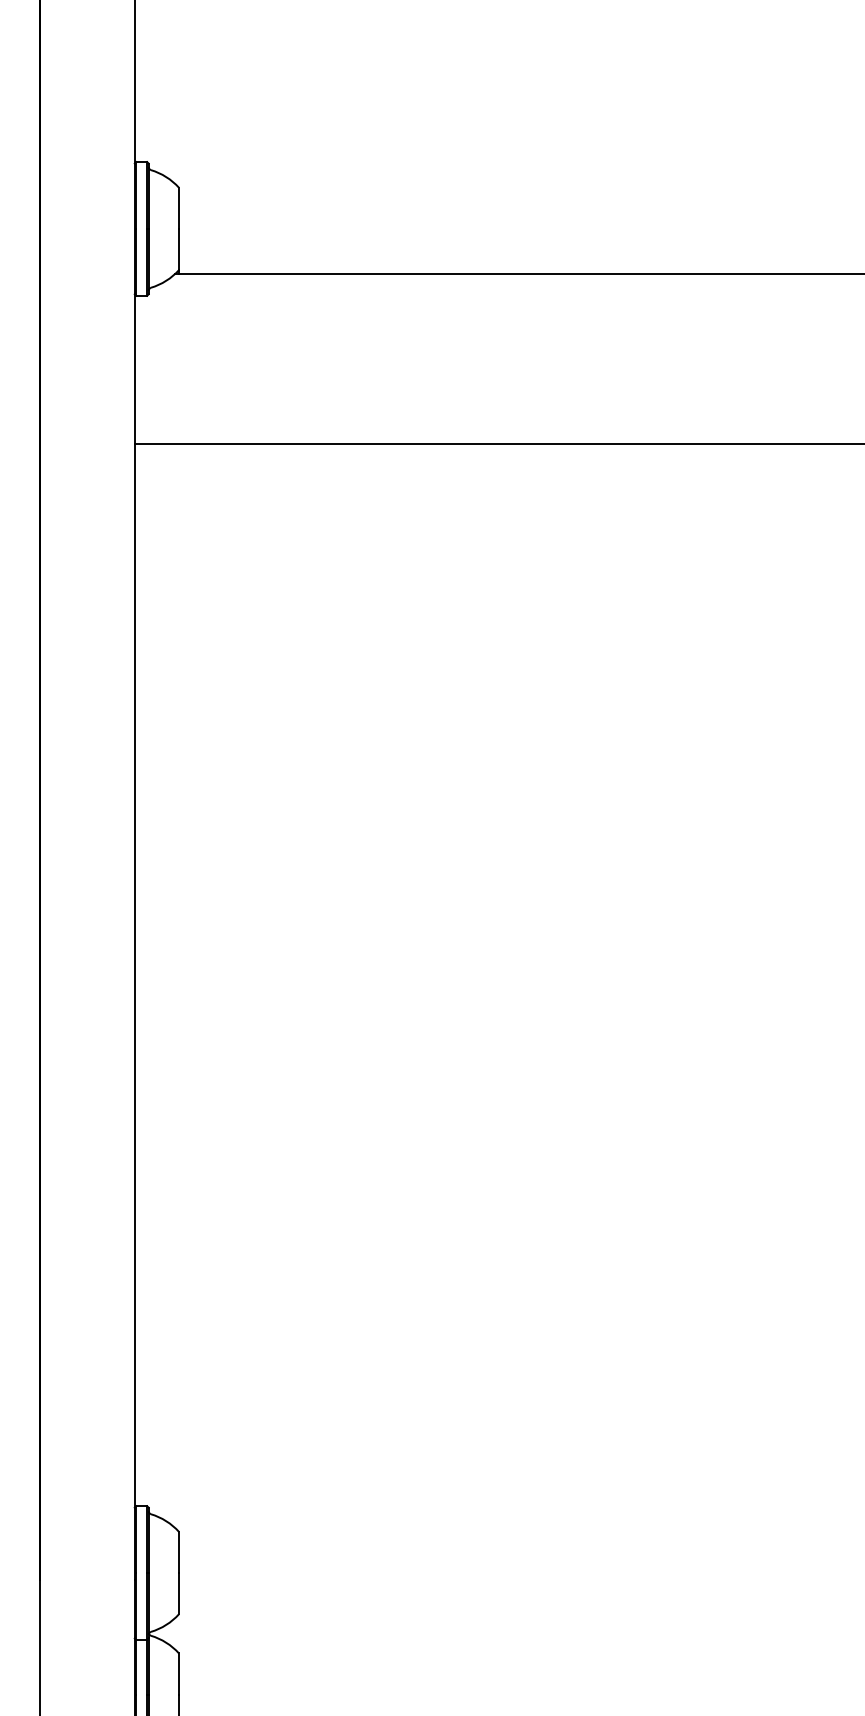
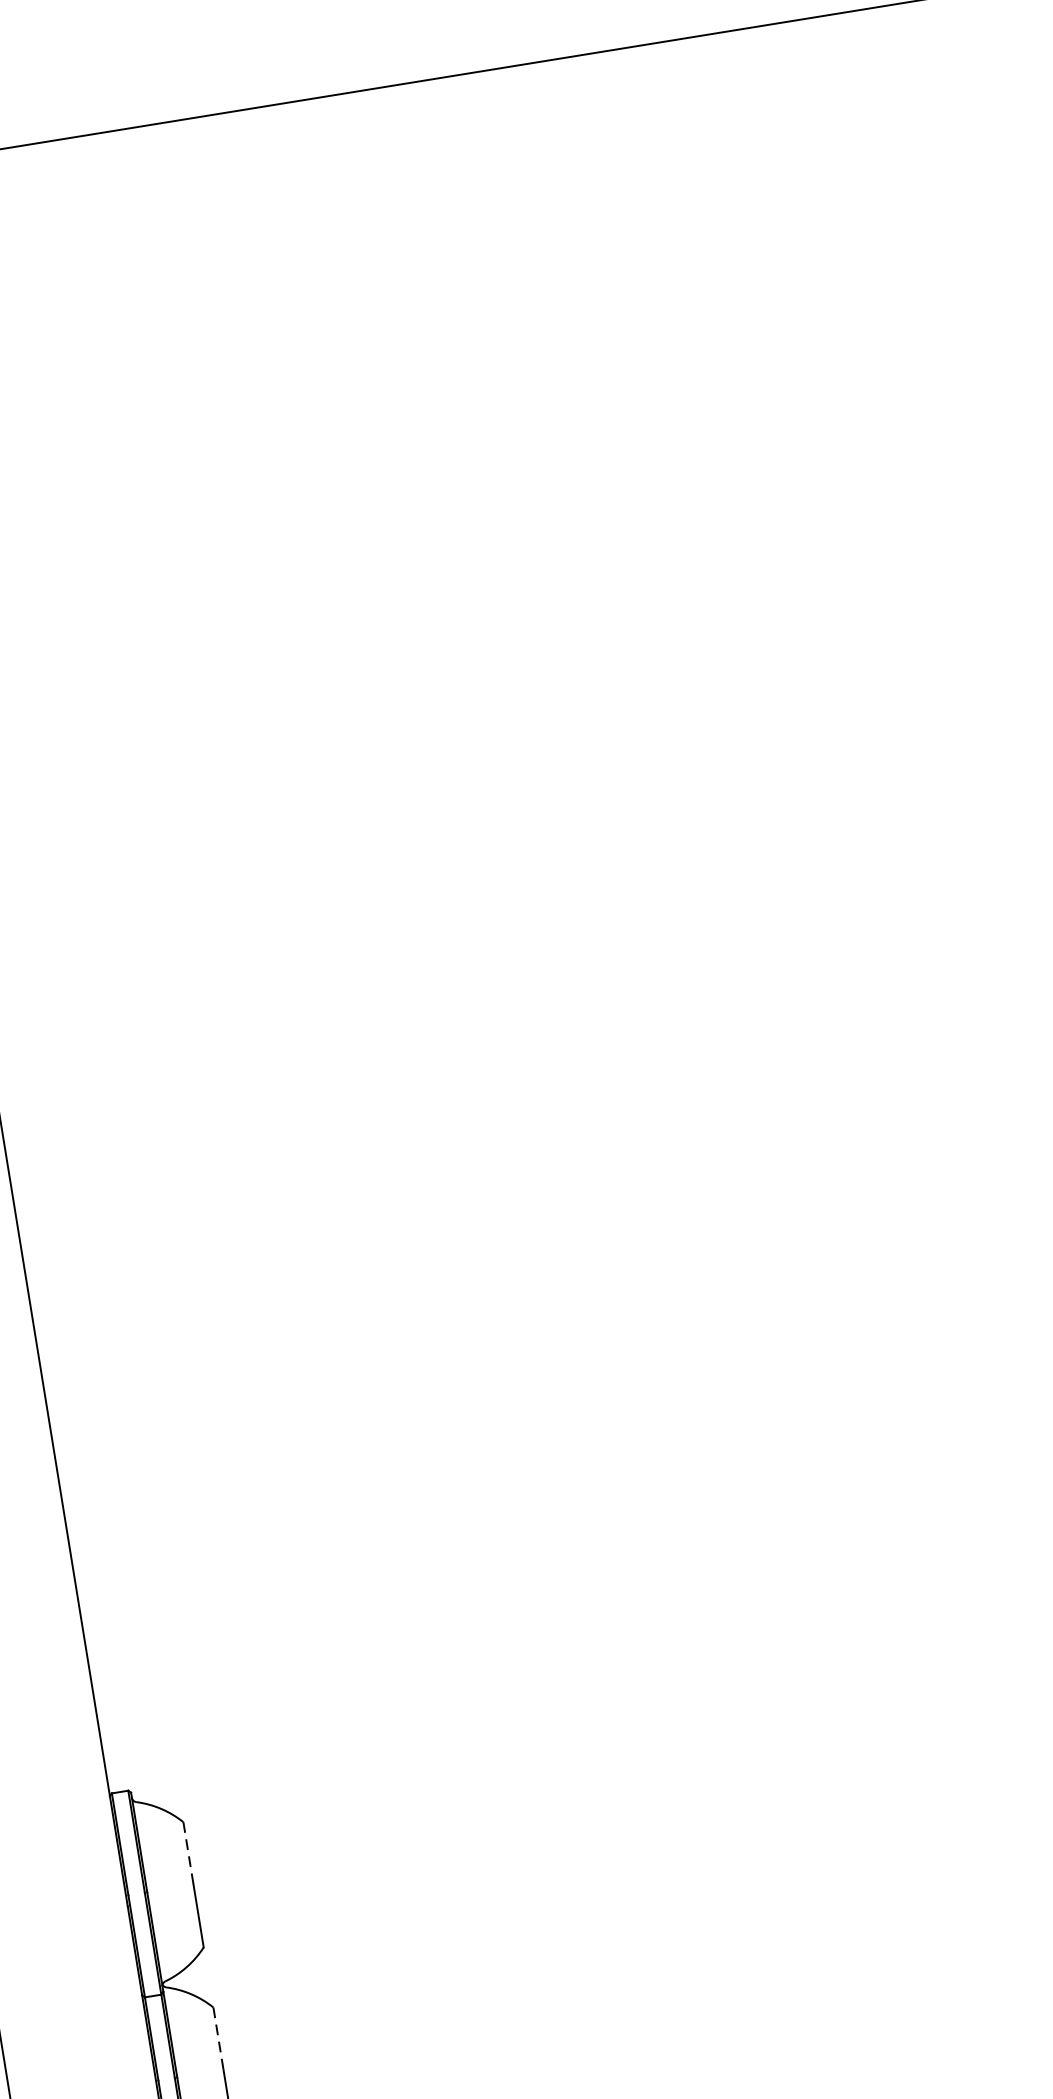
line: (179, 1552) -> (189, 1853), solid -> dashed
line: (179, 1674) -> (219, 2039), solid -> dashed

